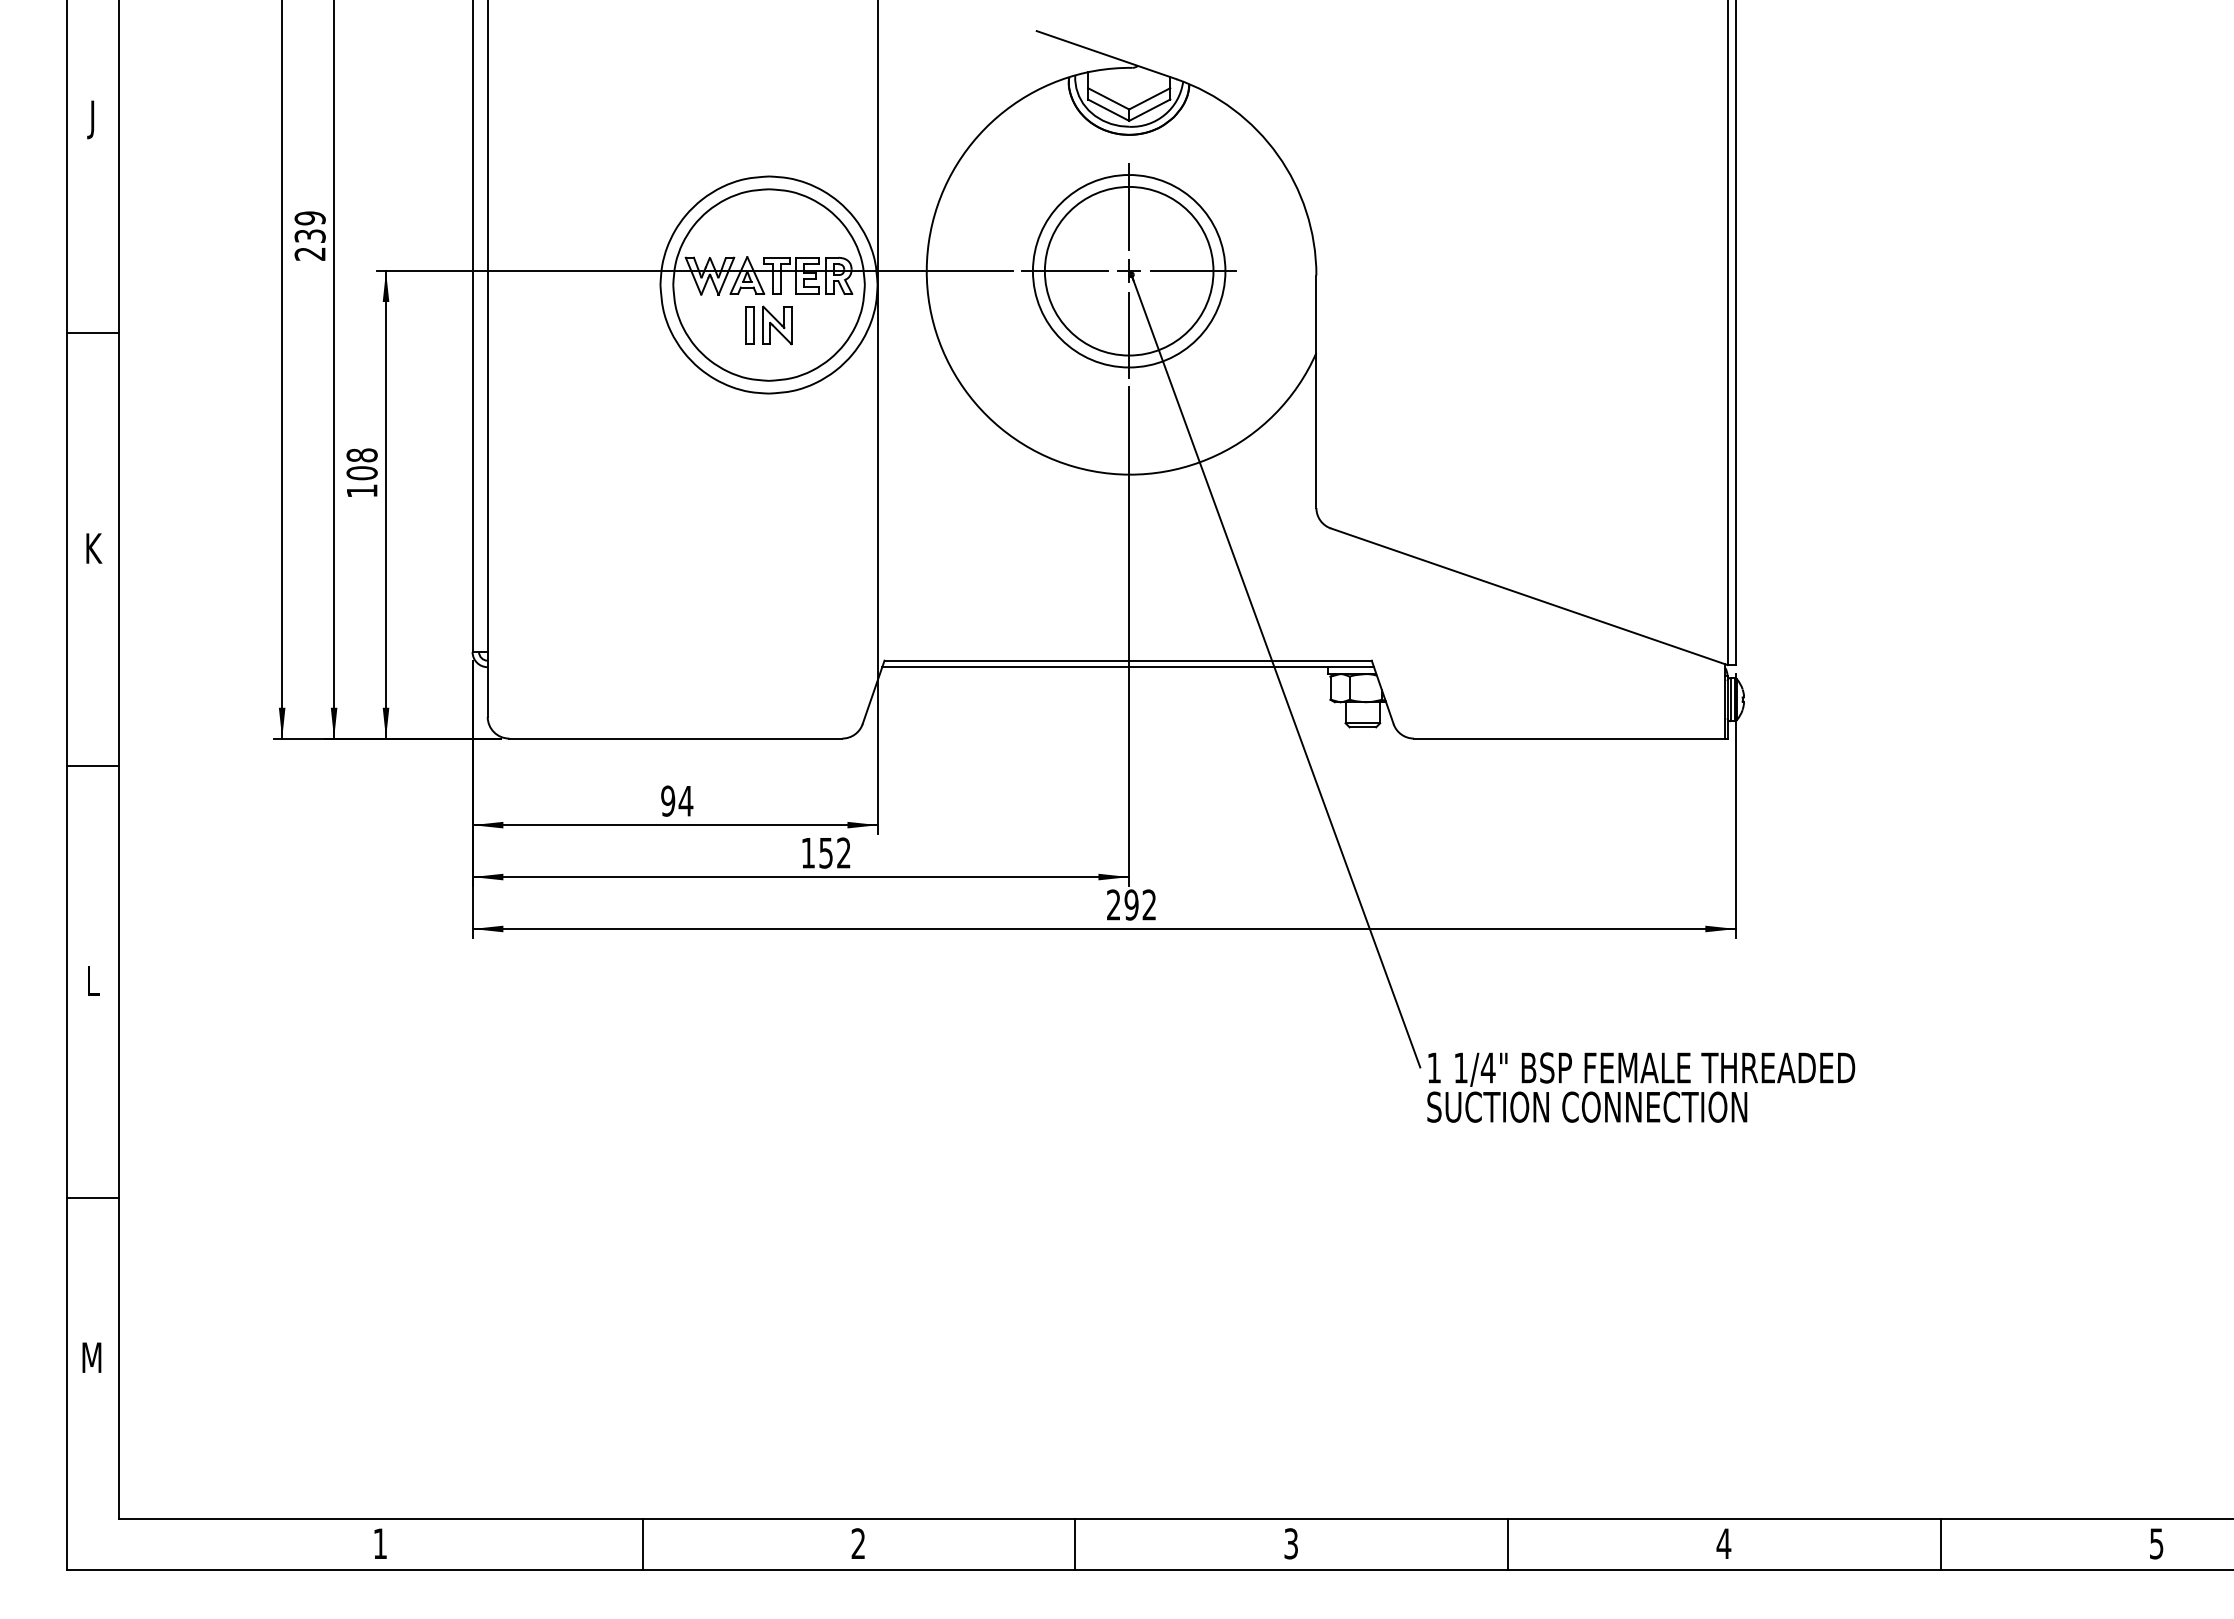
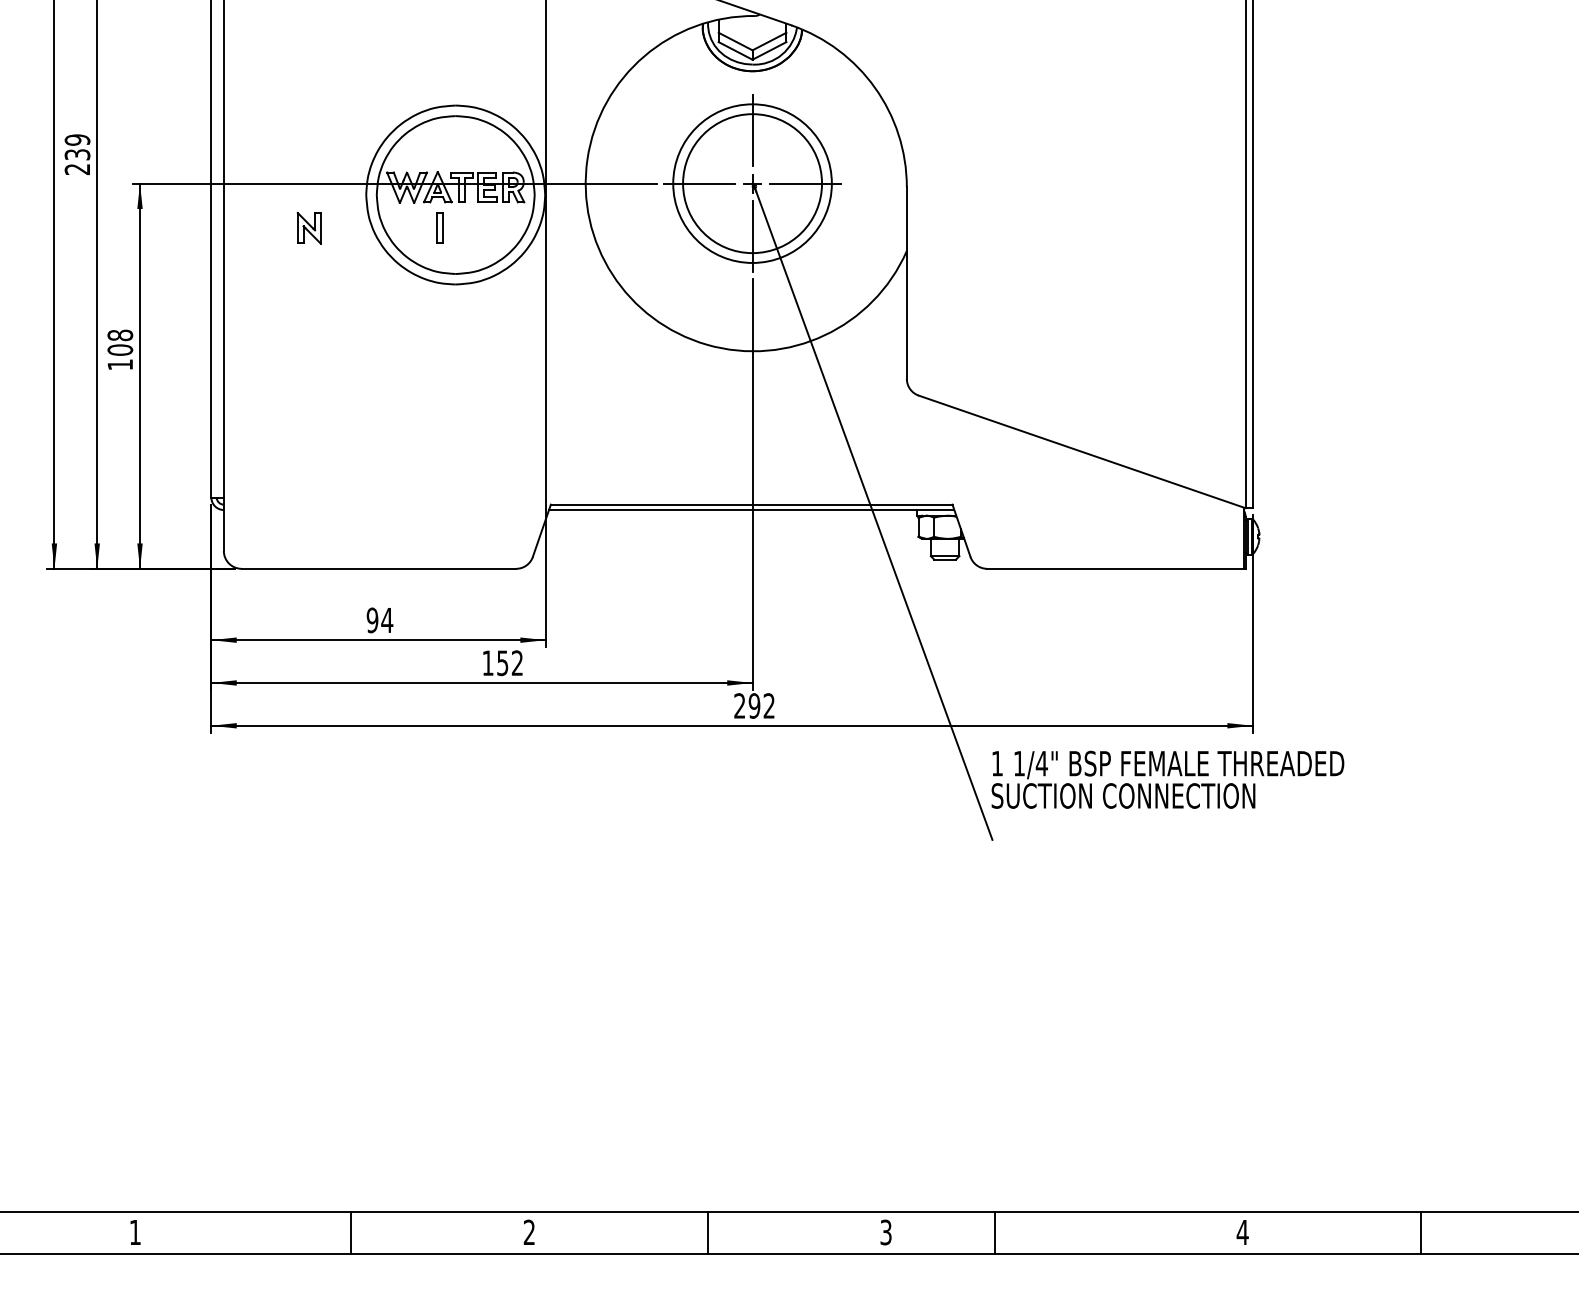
part: (777, 325) -> (309, 228), moved
text: (1641, 1087) -> (1168, 779), moved
line: (1508, 1544) -> (995, 1233), moved

